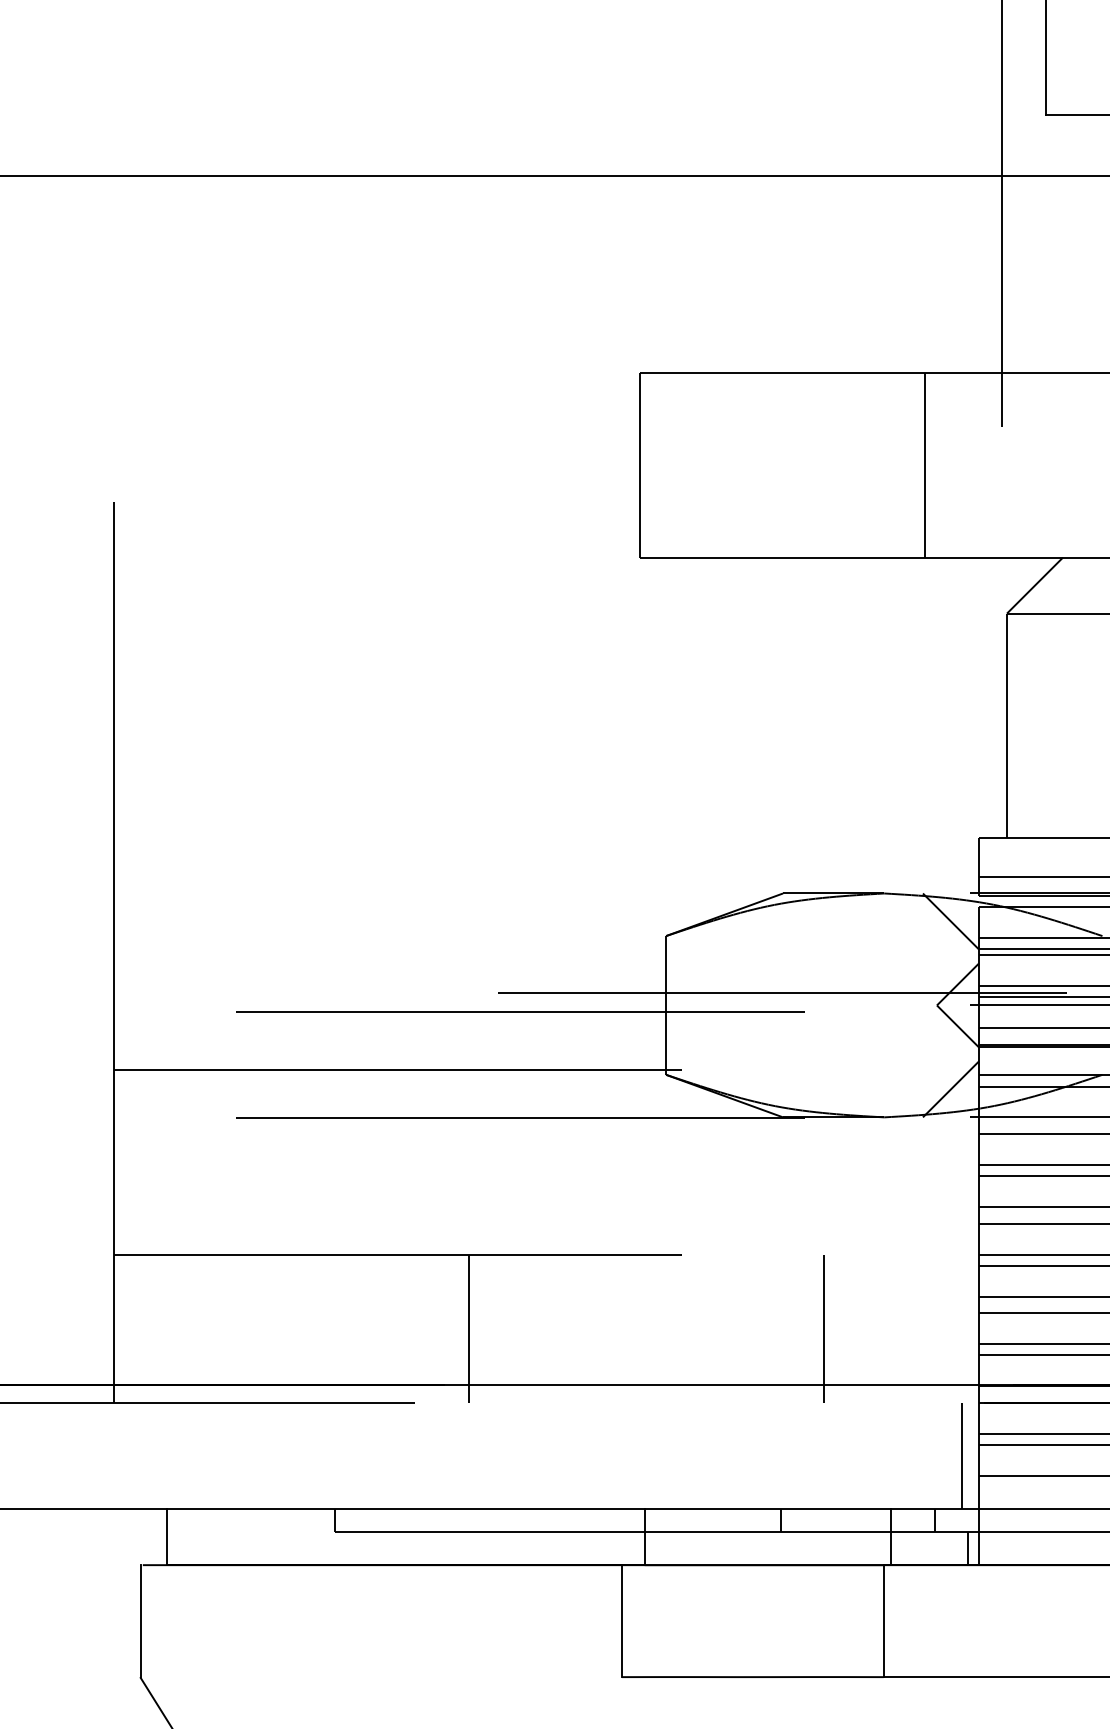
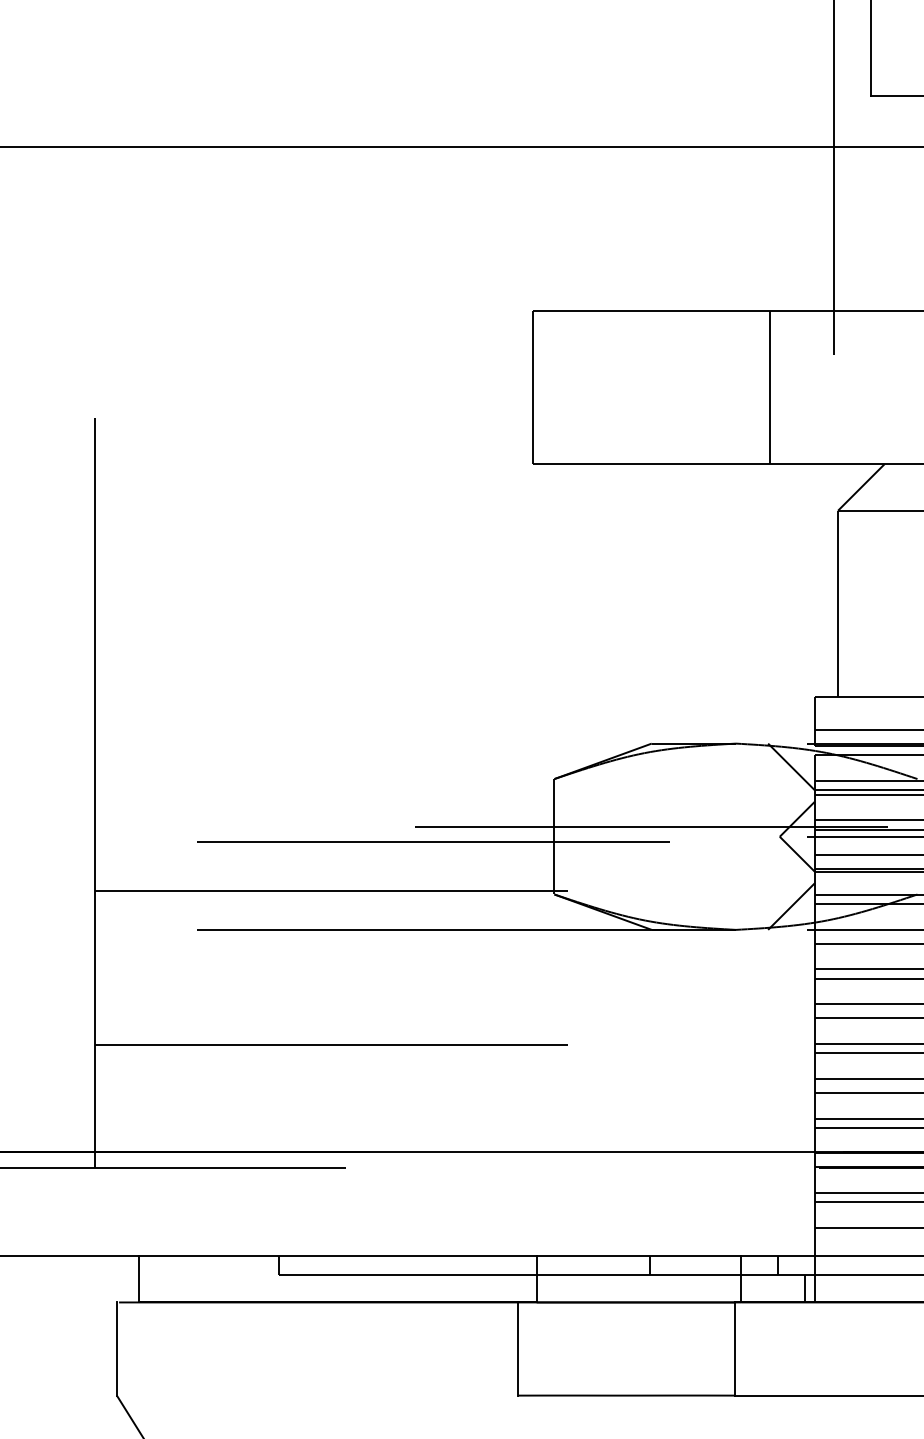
line: (469, 1329) -> (390, 1106), removed
line: (824, 1329) -> (686, 1106), removed
line: (962, 1456) -> (801, 1212), removed

